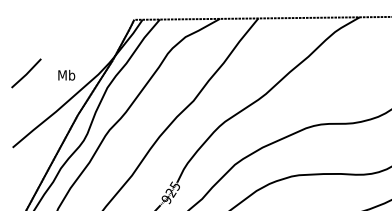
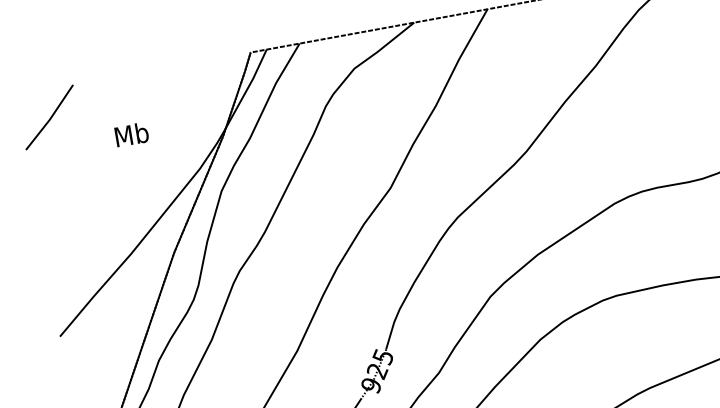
line: (26, 73) -> (49, 117), moved
text: (66, 74) -> (131, 133), moved

